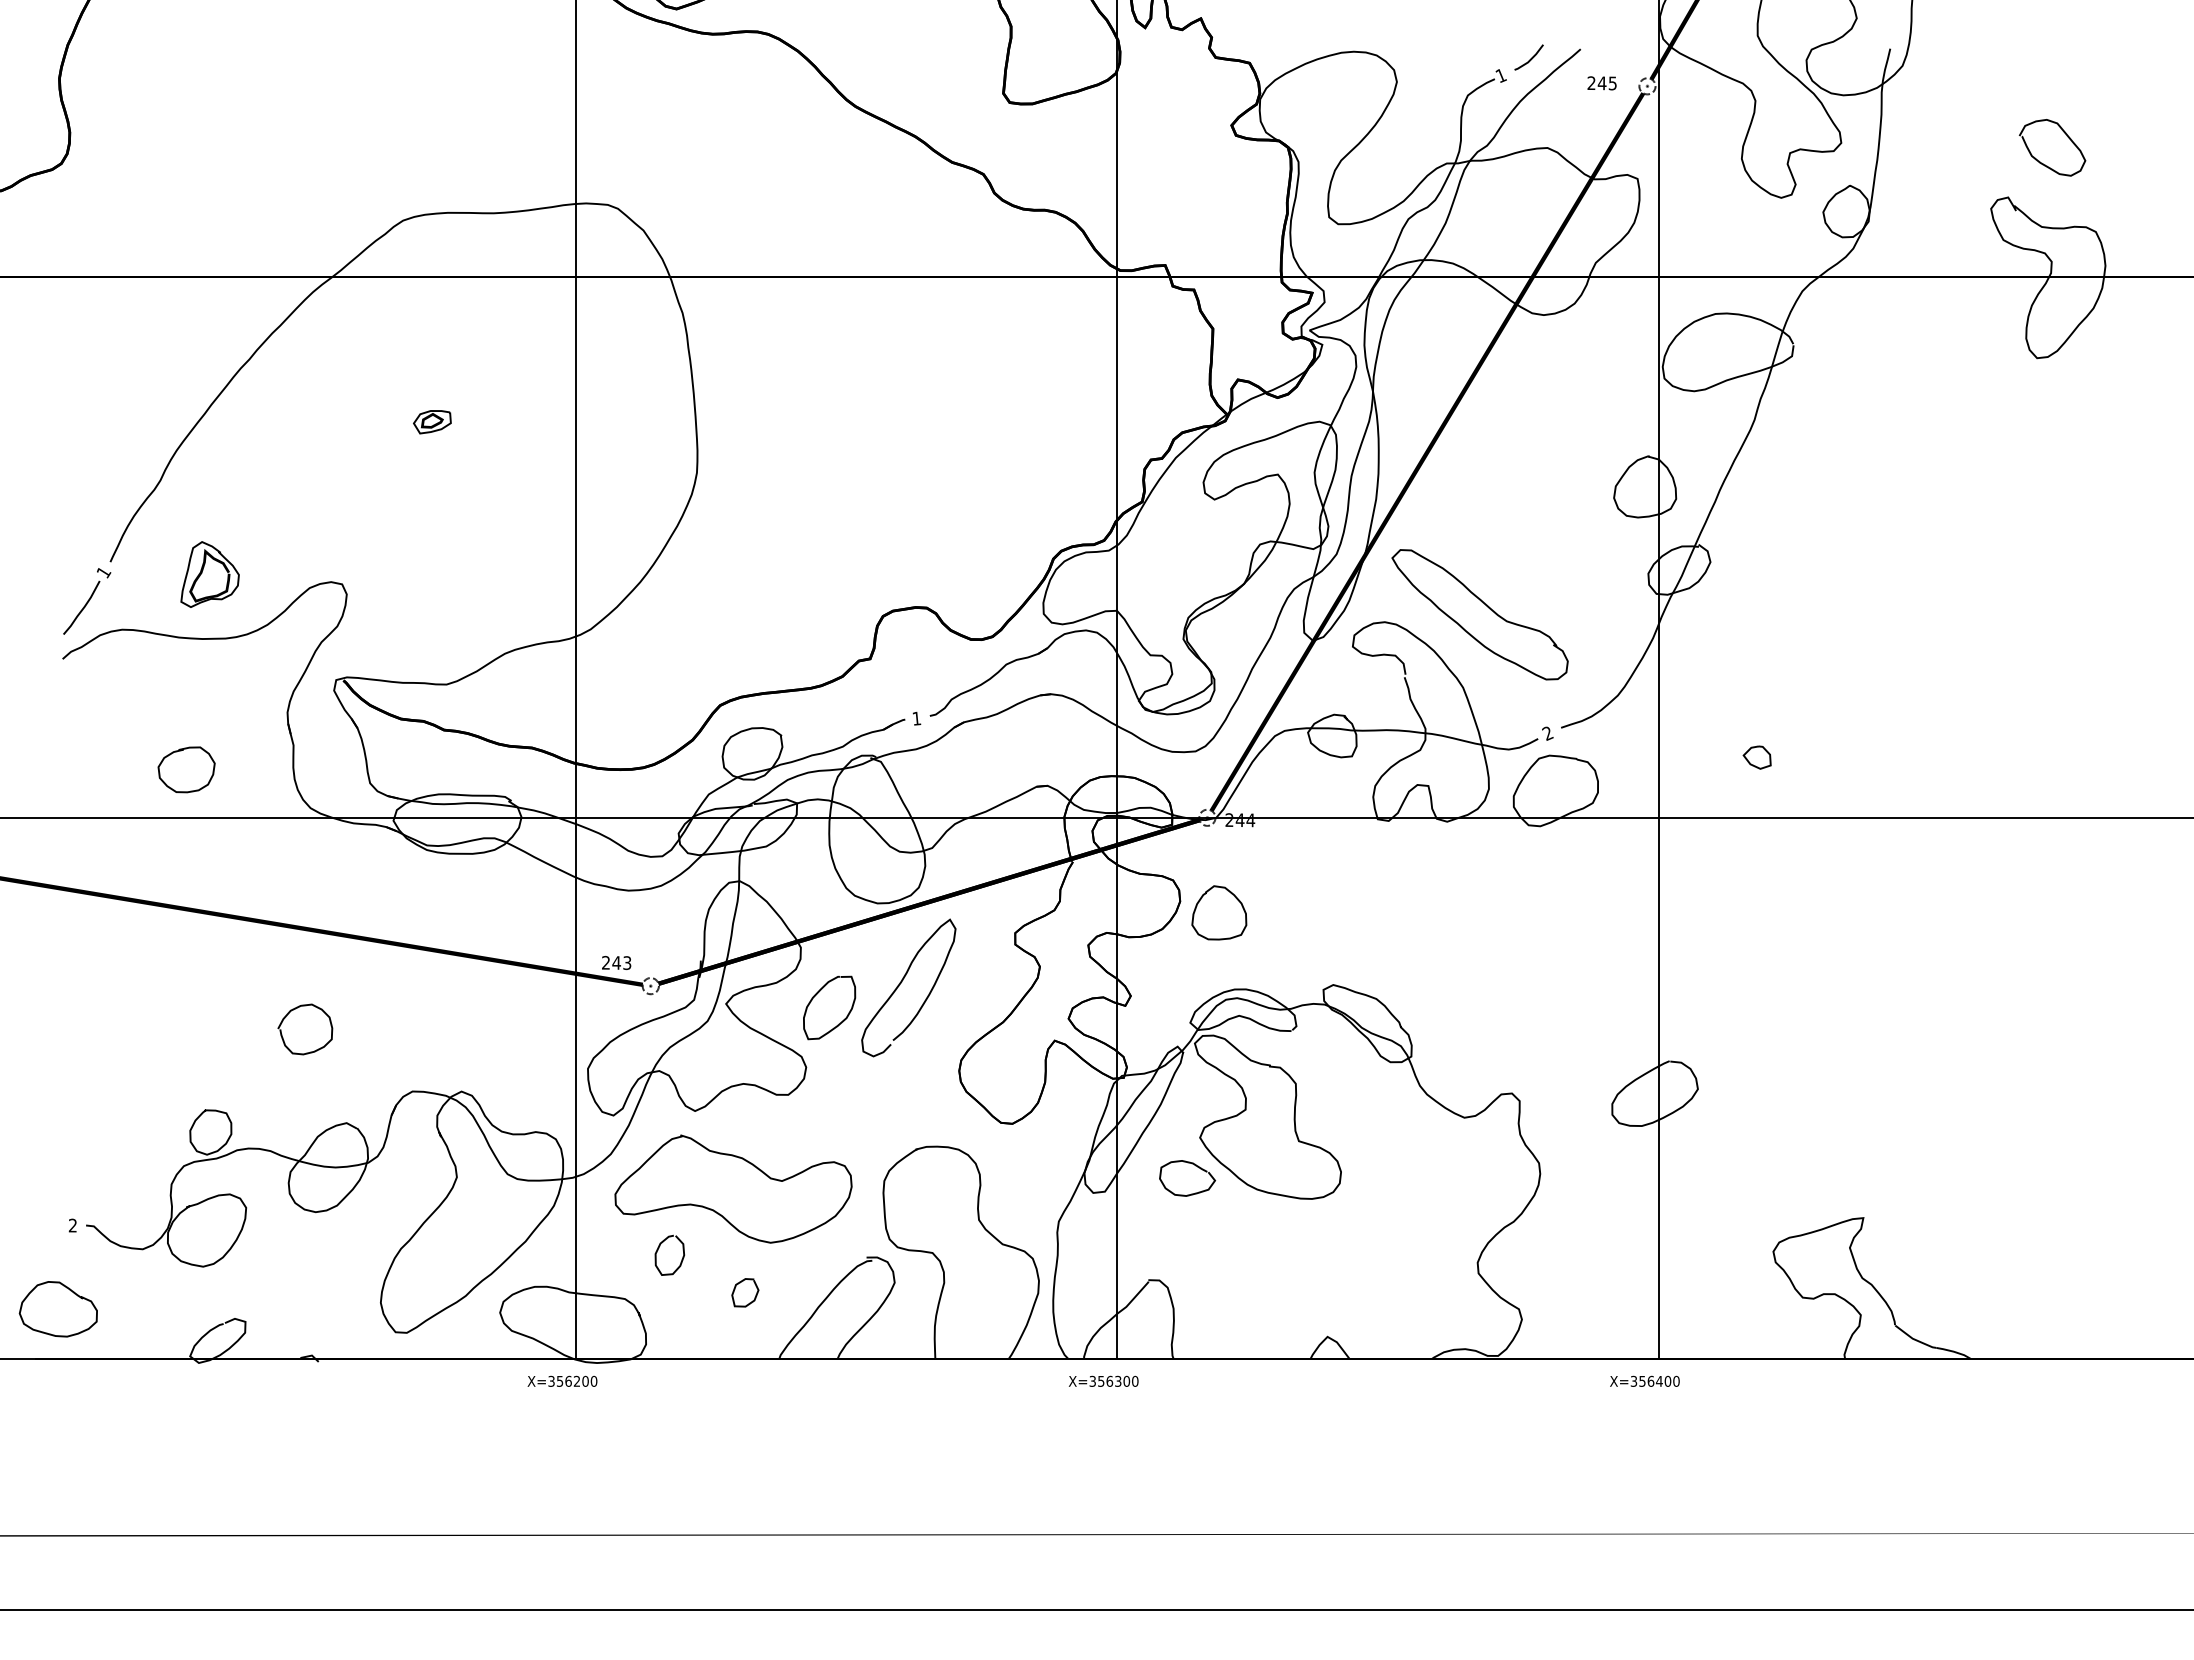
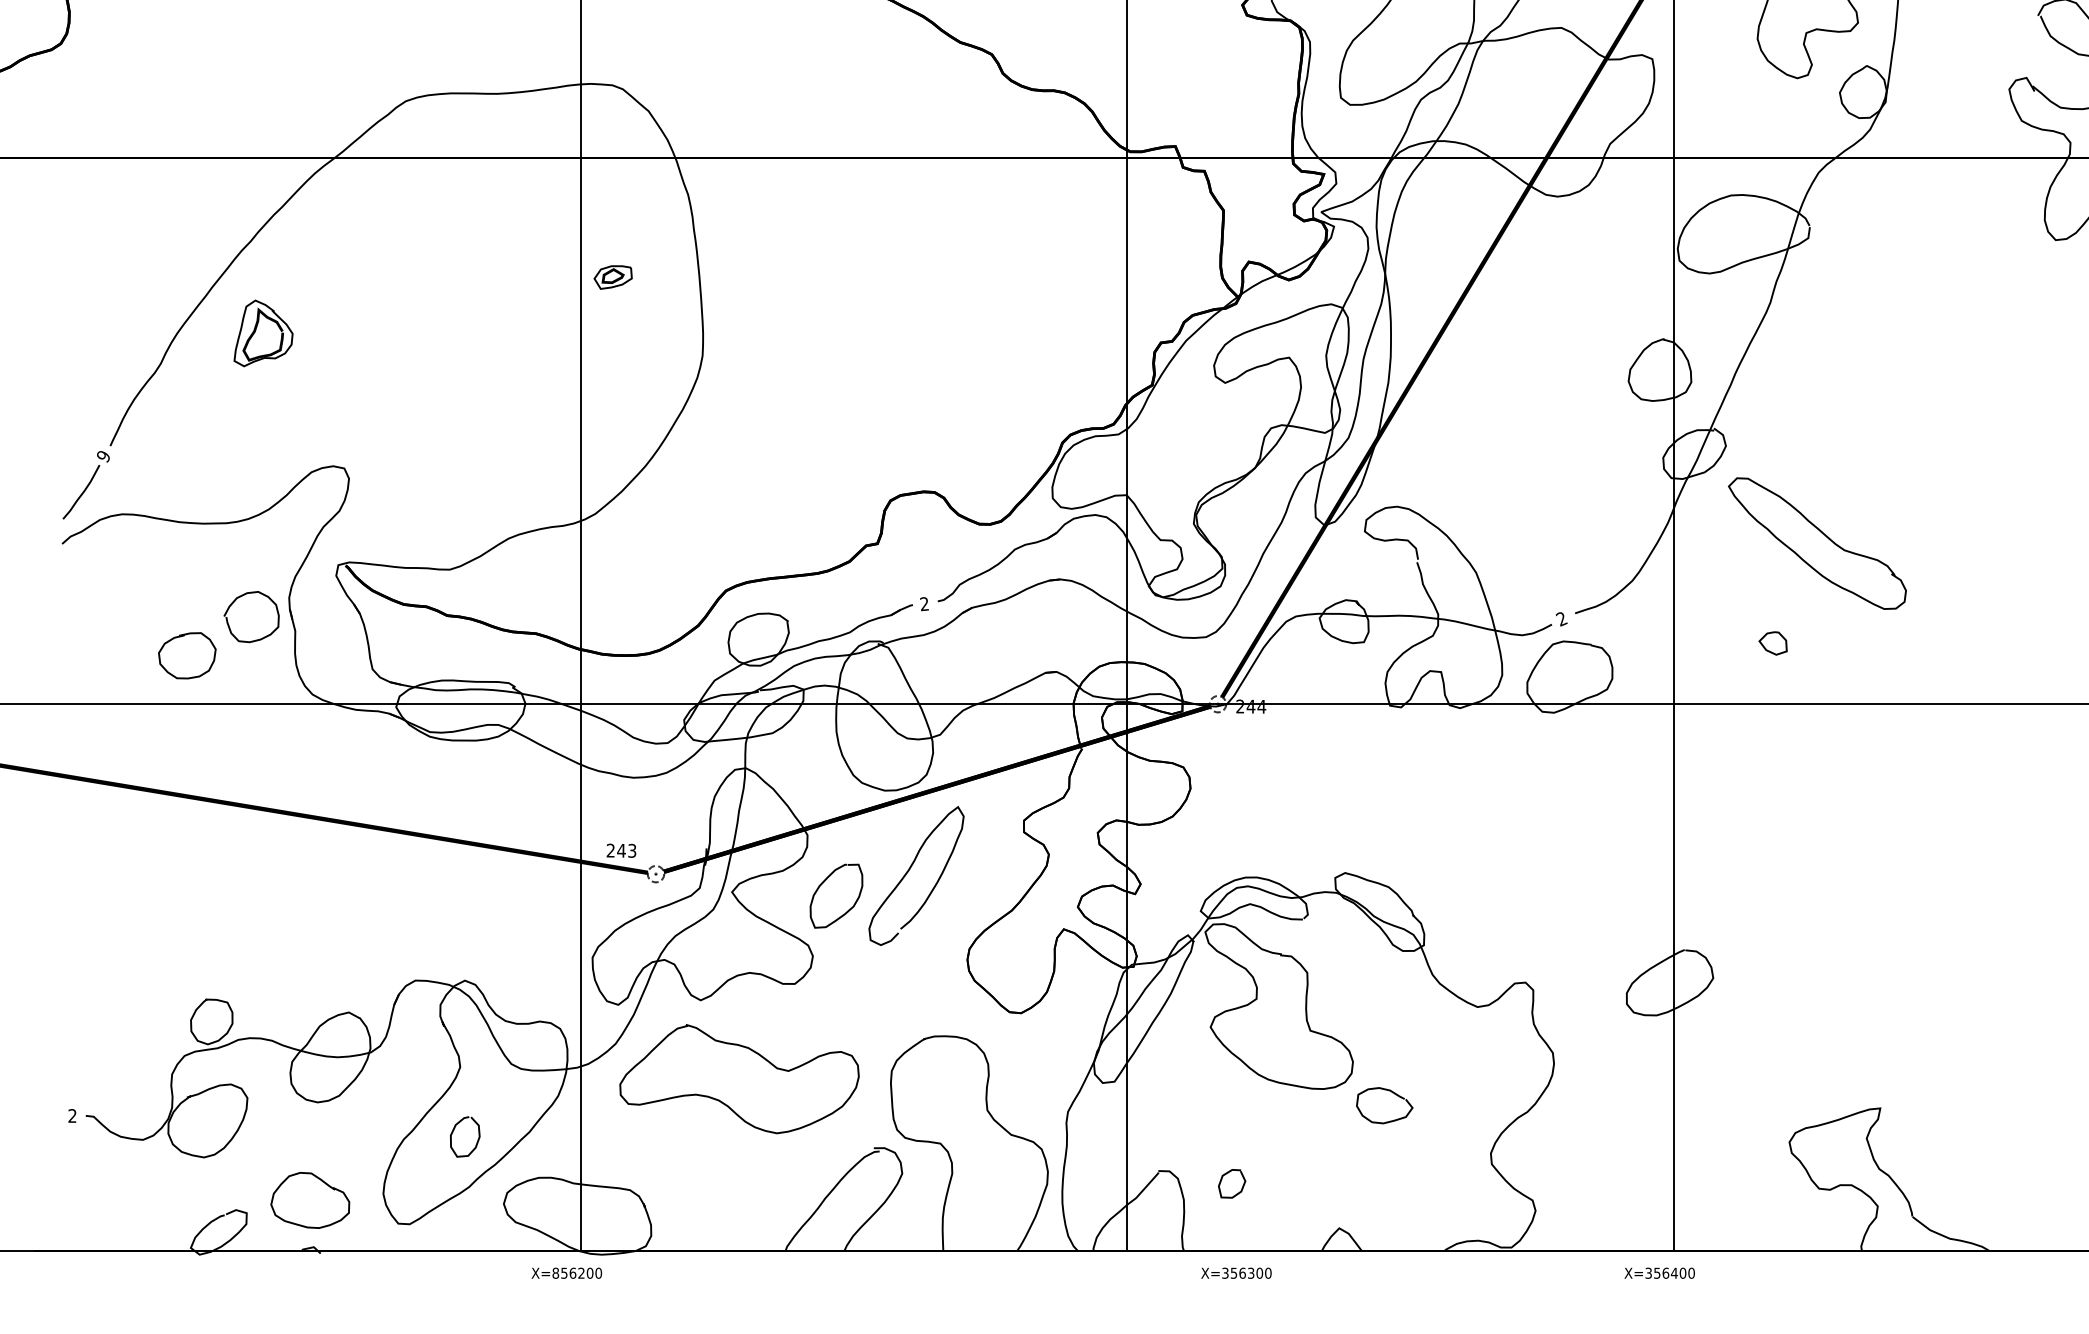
part: (432, 422) -> (613, 277), moved
text: (104, 572) -> (104, 456), 1 -> 9
part: (209, 574) -> (262, 333), moved
curve: (1486, 606) -> (1823, 535), moved
text: (916, 718) -> (924, 603), 1 -> 2
curve: (1235, 898) -> (1246, 785), removed
curve: (295, 1009) -> (241, 596), moved
curve: (1195, 1166) -> (1392, 1093), moved
curve: (659, 1248) -> (454, 1129), moved
curve: (70, 1291) -> (322, 1182), moved
curve: (755, 1294) -> (1242, 1185), moved
text: (1103, 1380) -> (1236, 1272), moved
text: (551, 1381) -> (555, 1273), X=356200 -> X=856200

